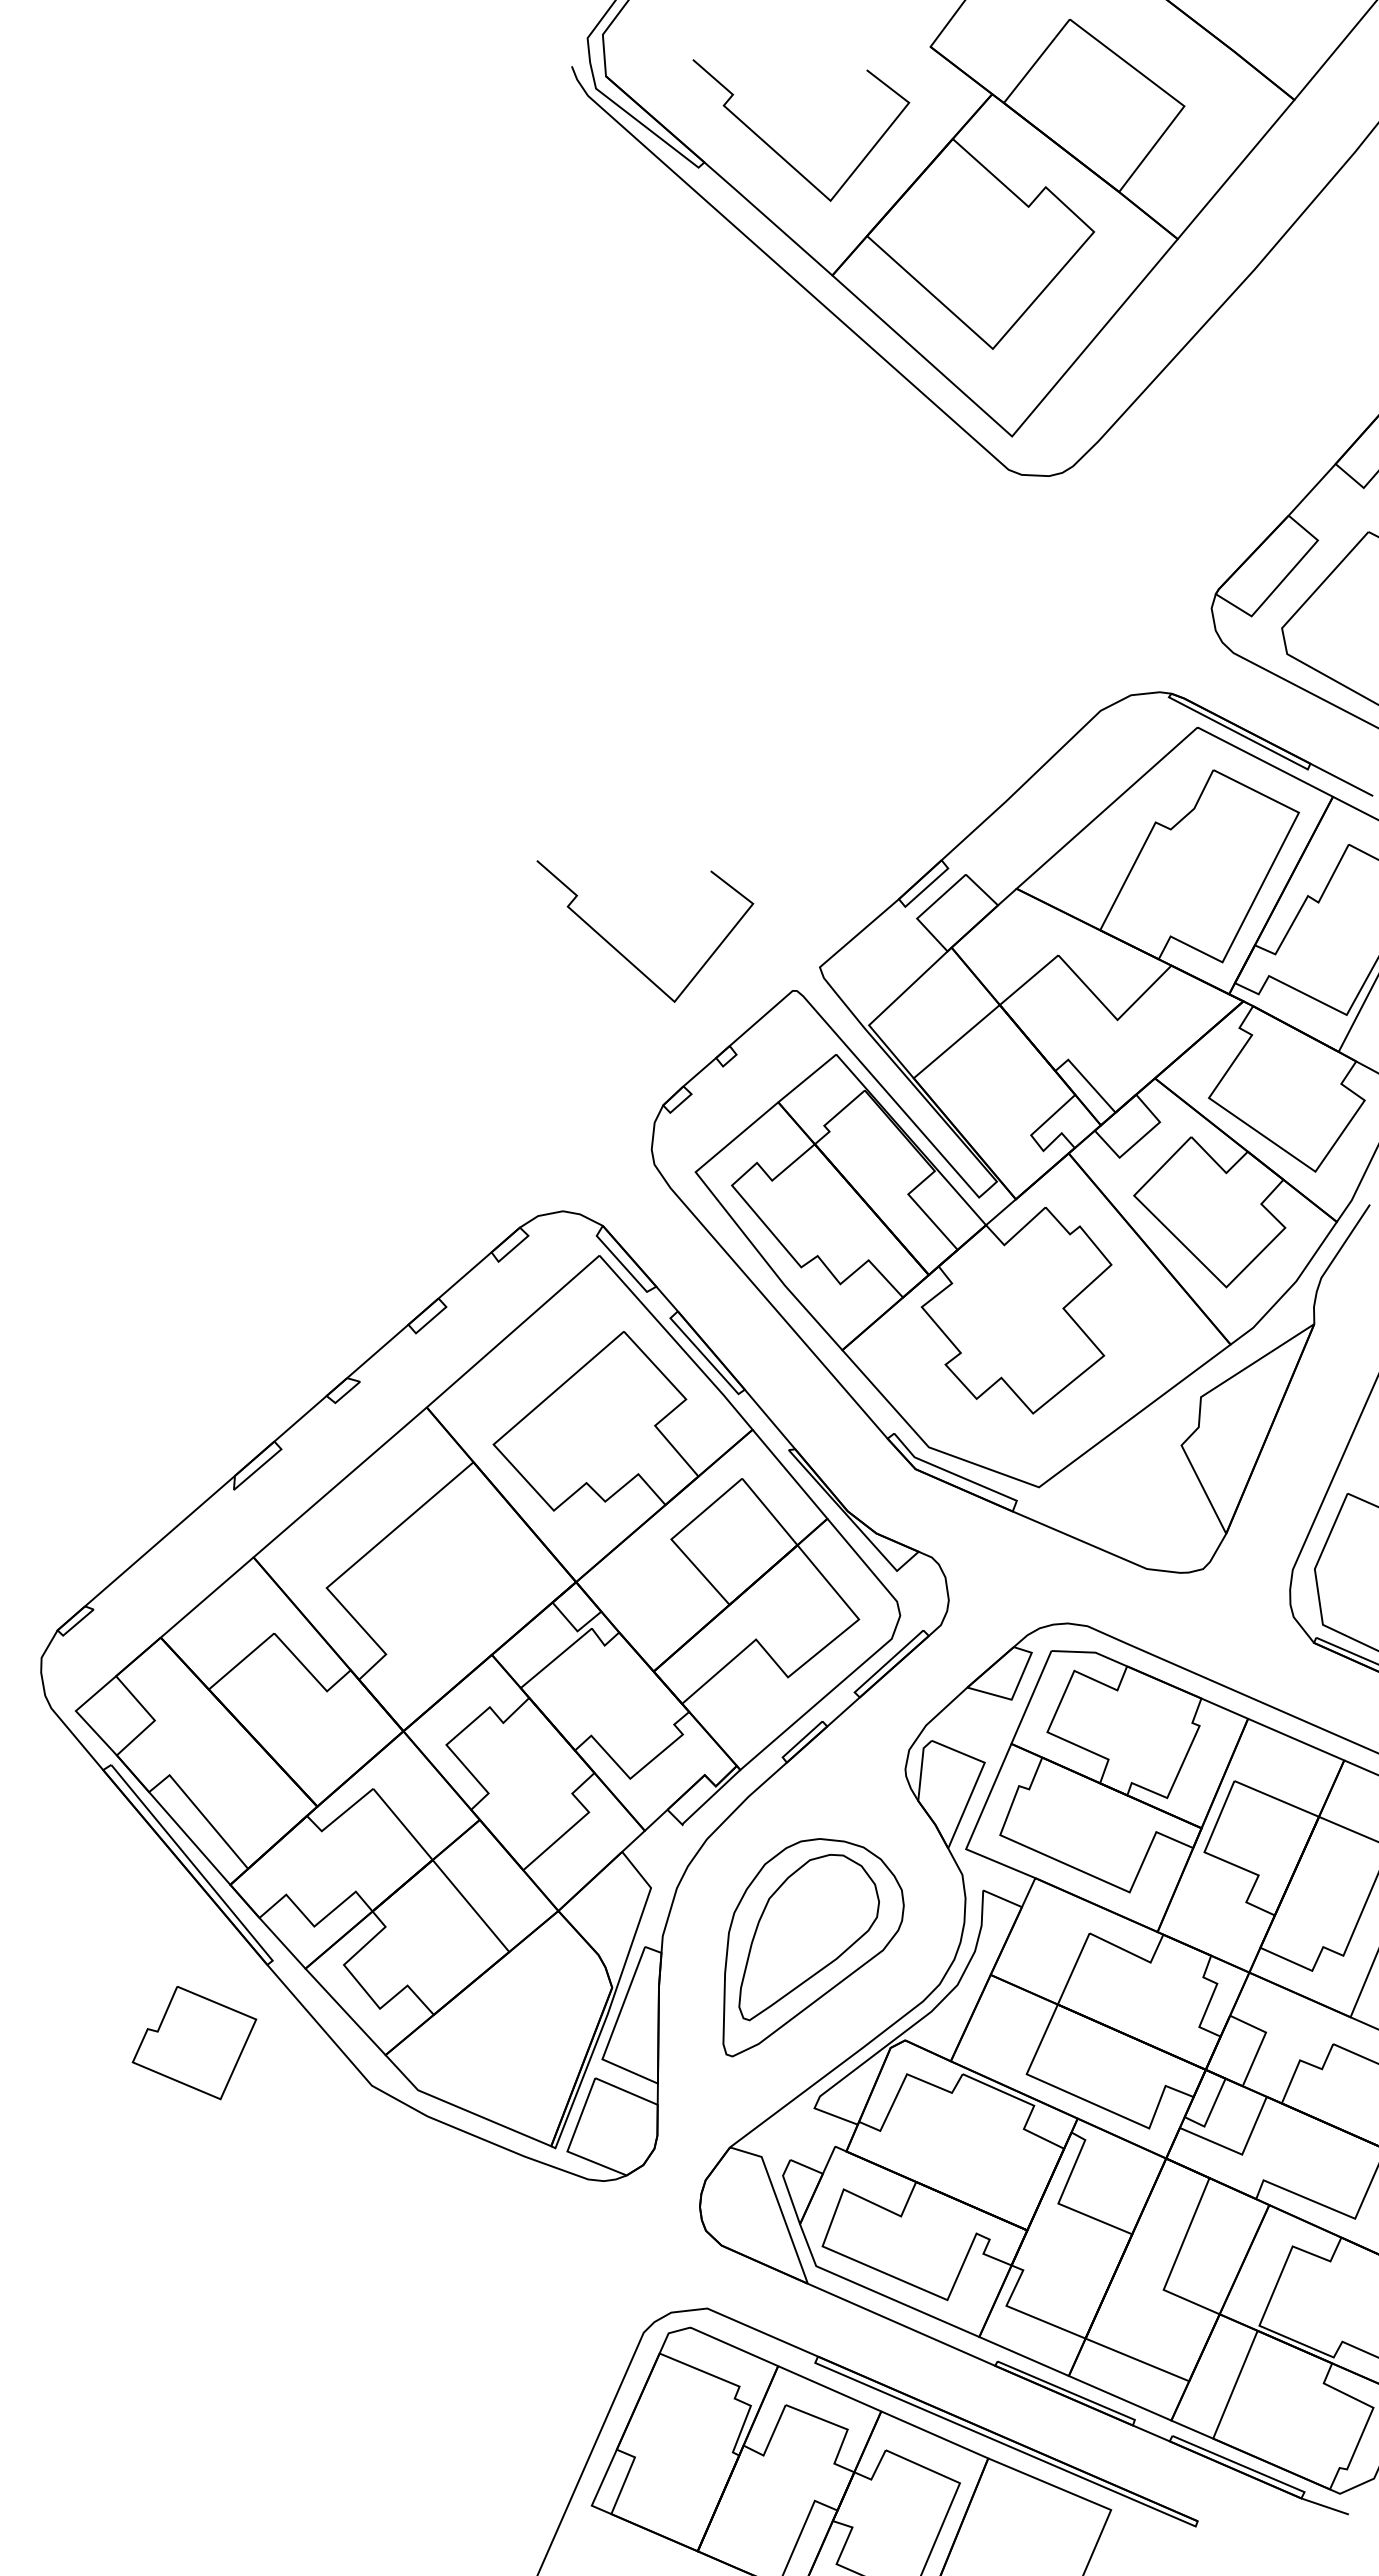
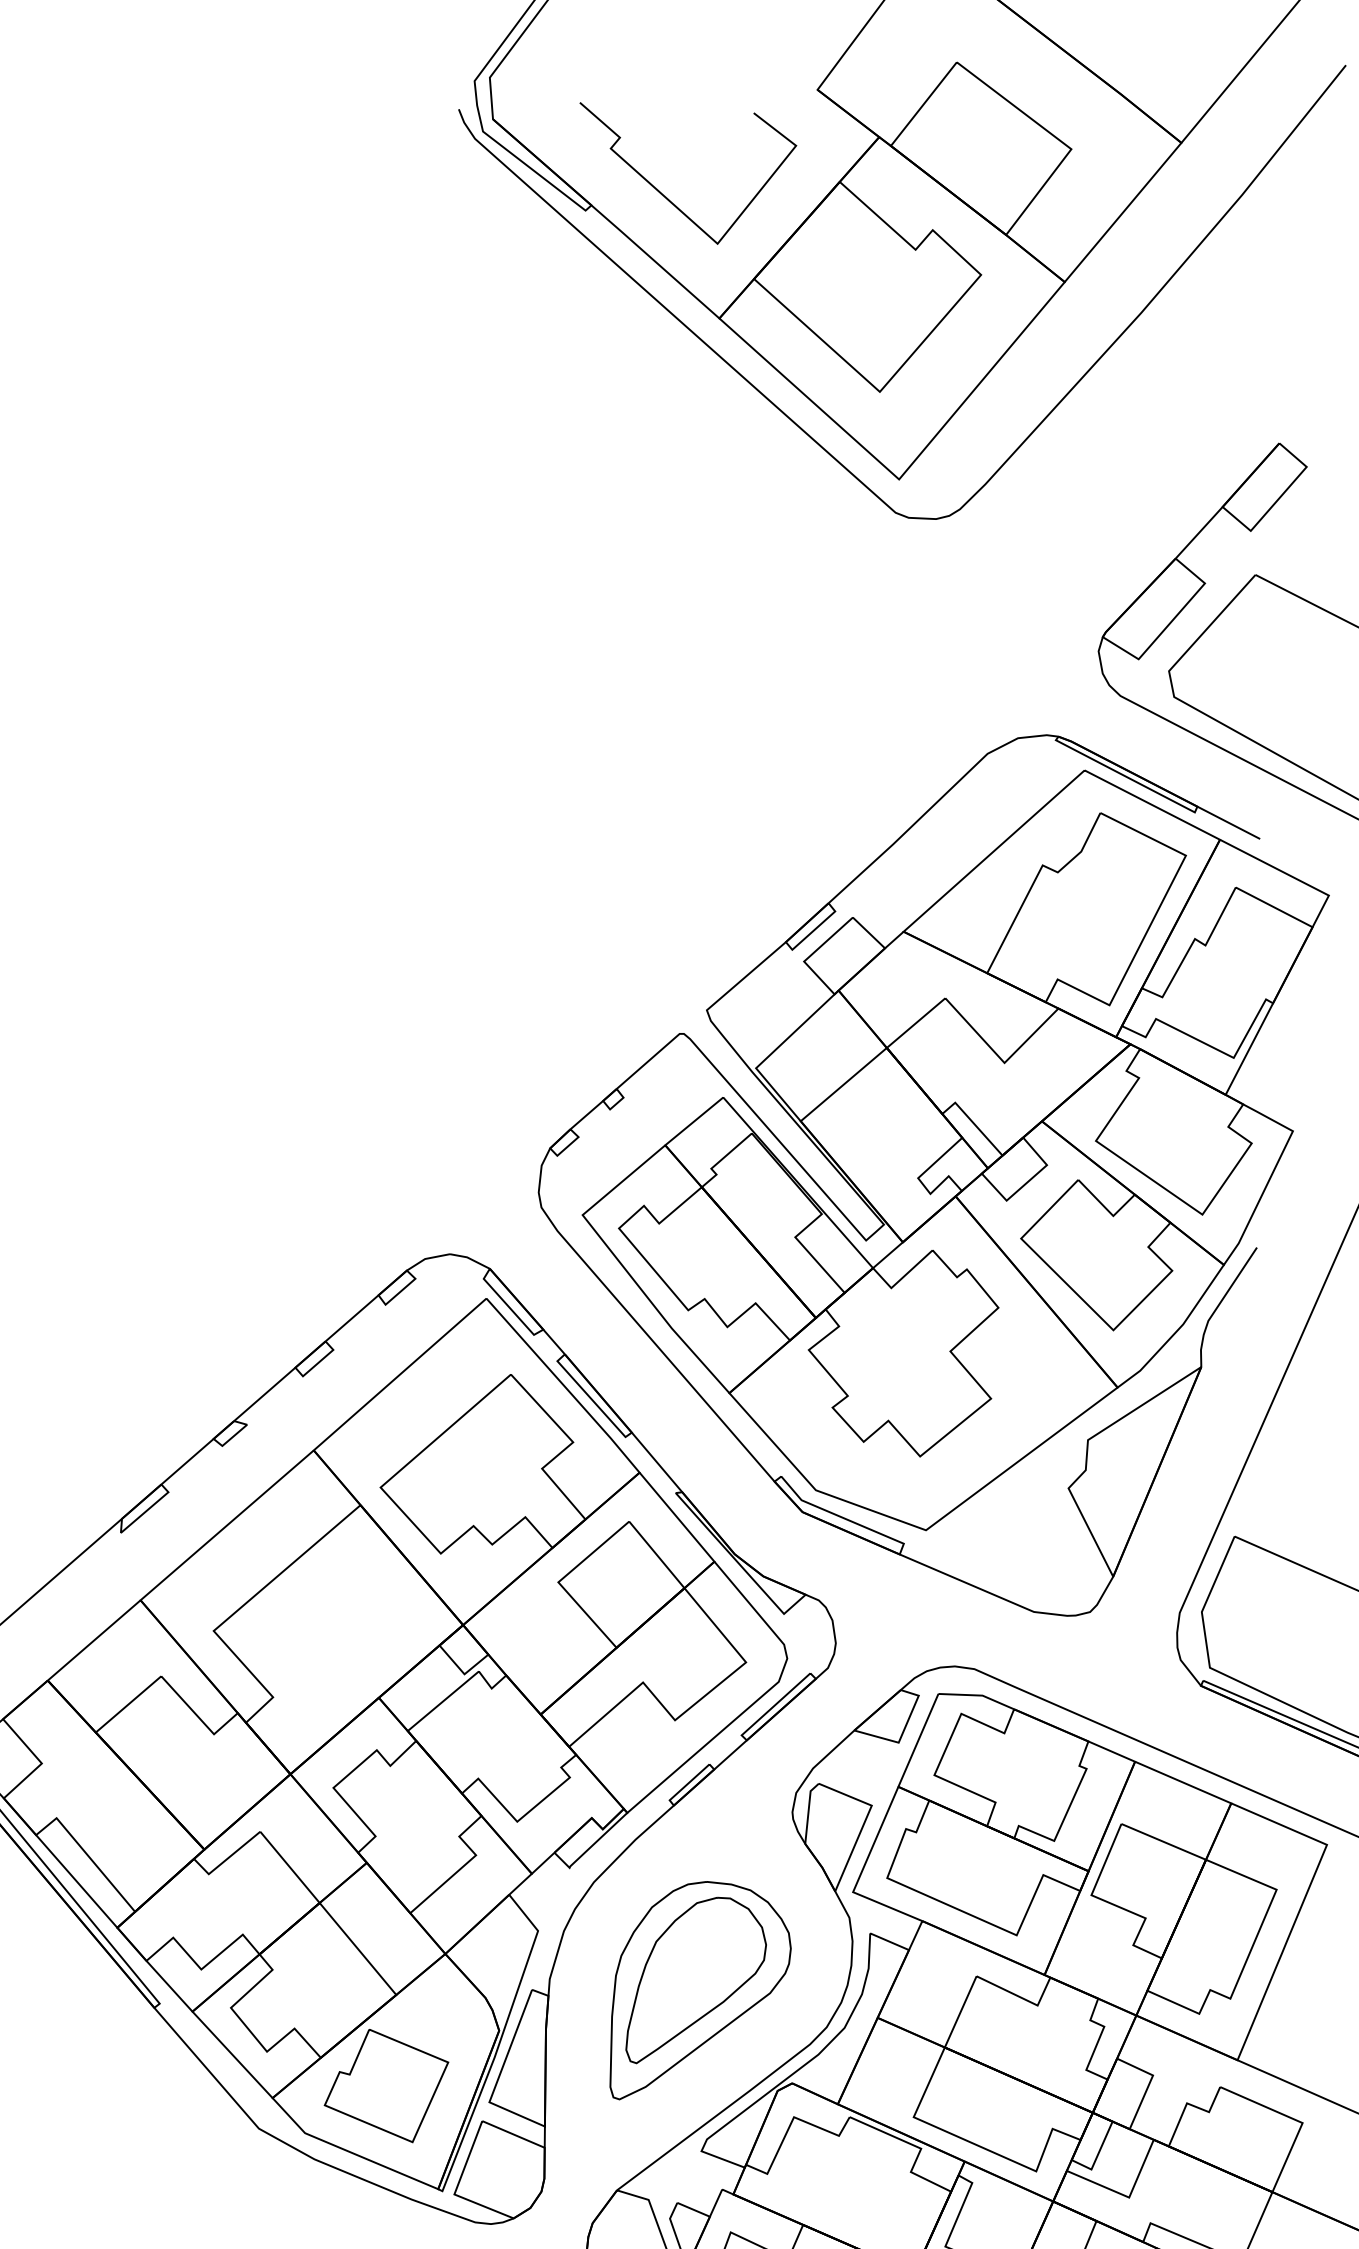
curve: (624, 955) -> (511, 998), removed
part: (194, 2043) -> (386, 2086), moved

